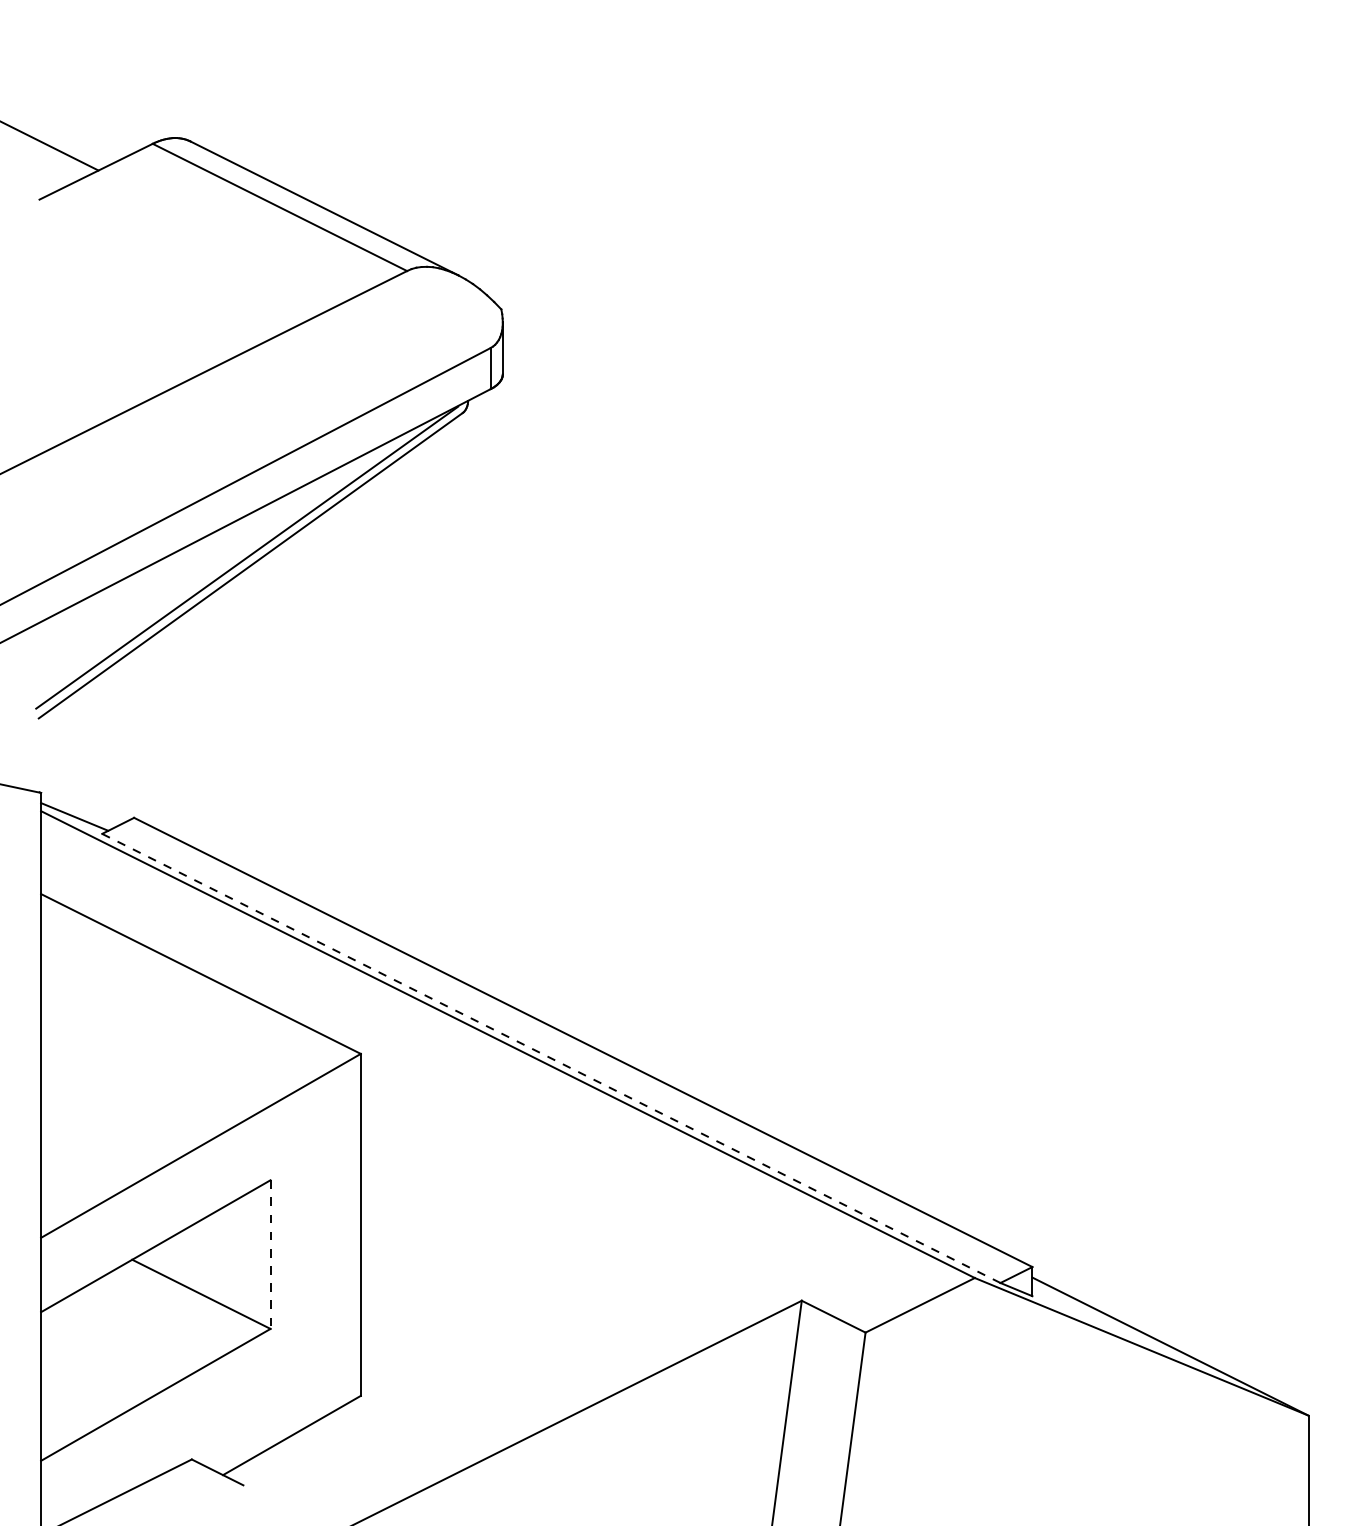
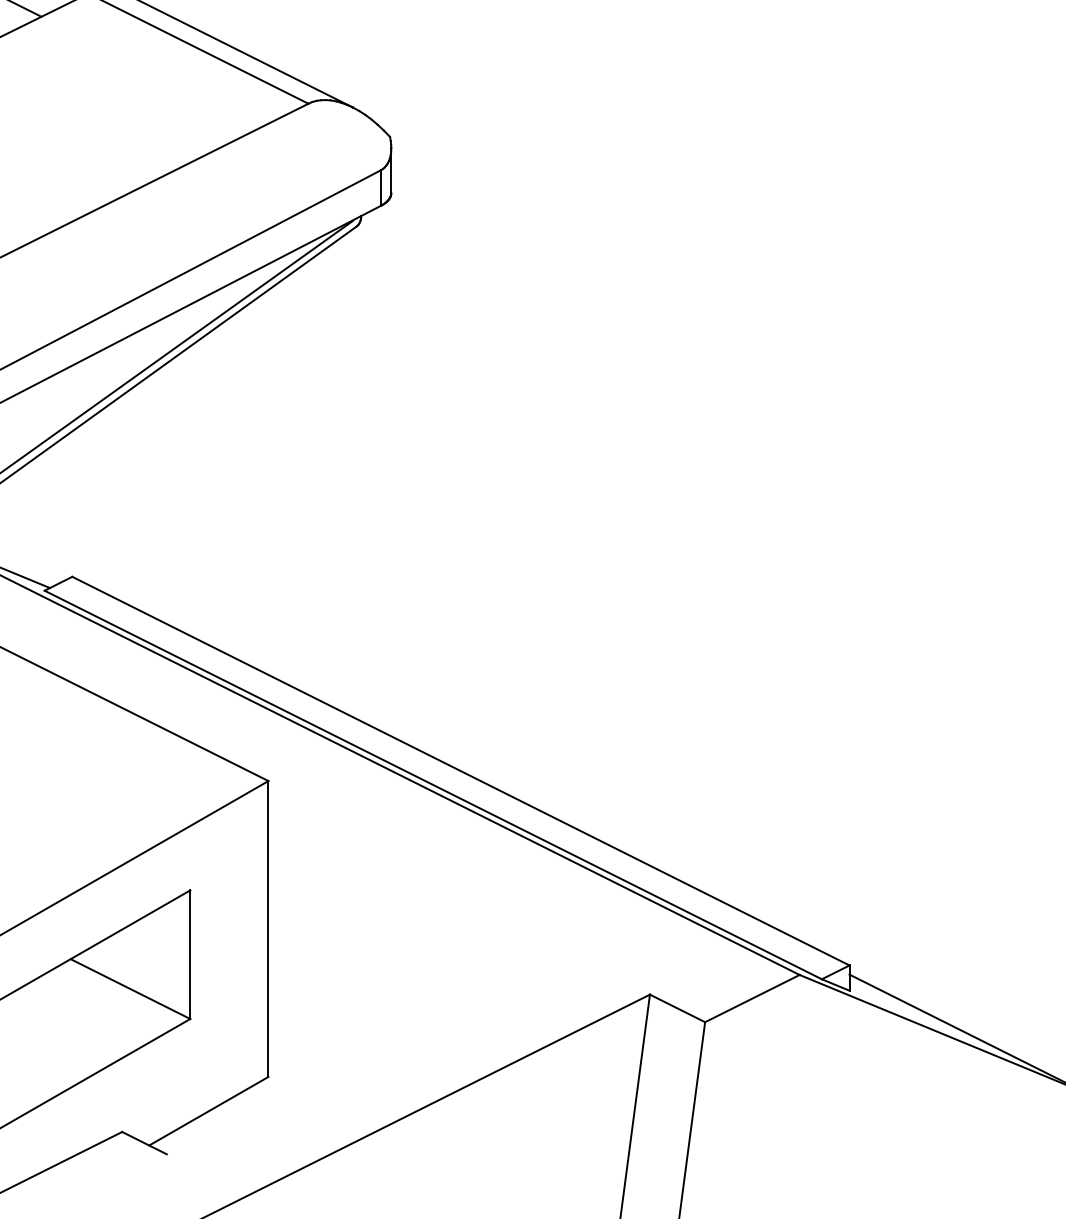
line: (551, 1058) -> (433, 785), dashed -> solid
line: (270, 1255) -> (190, 955), dashed -> solid

